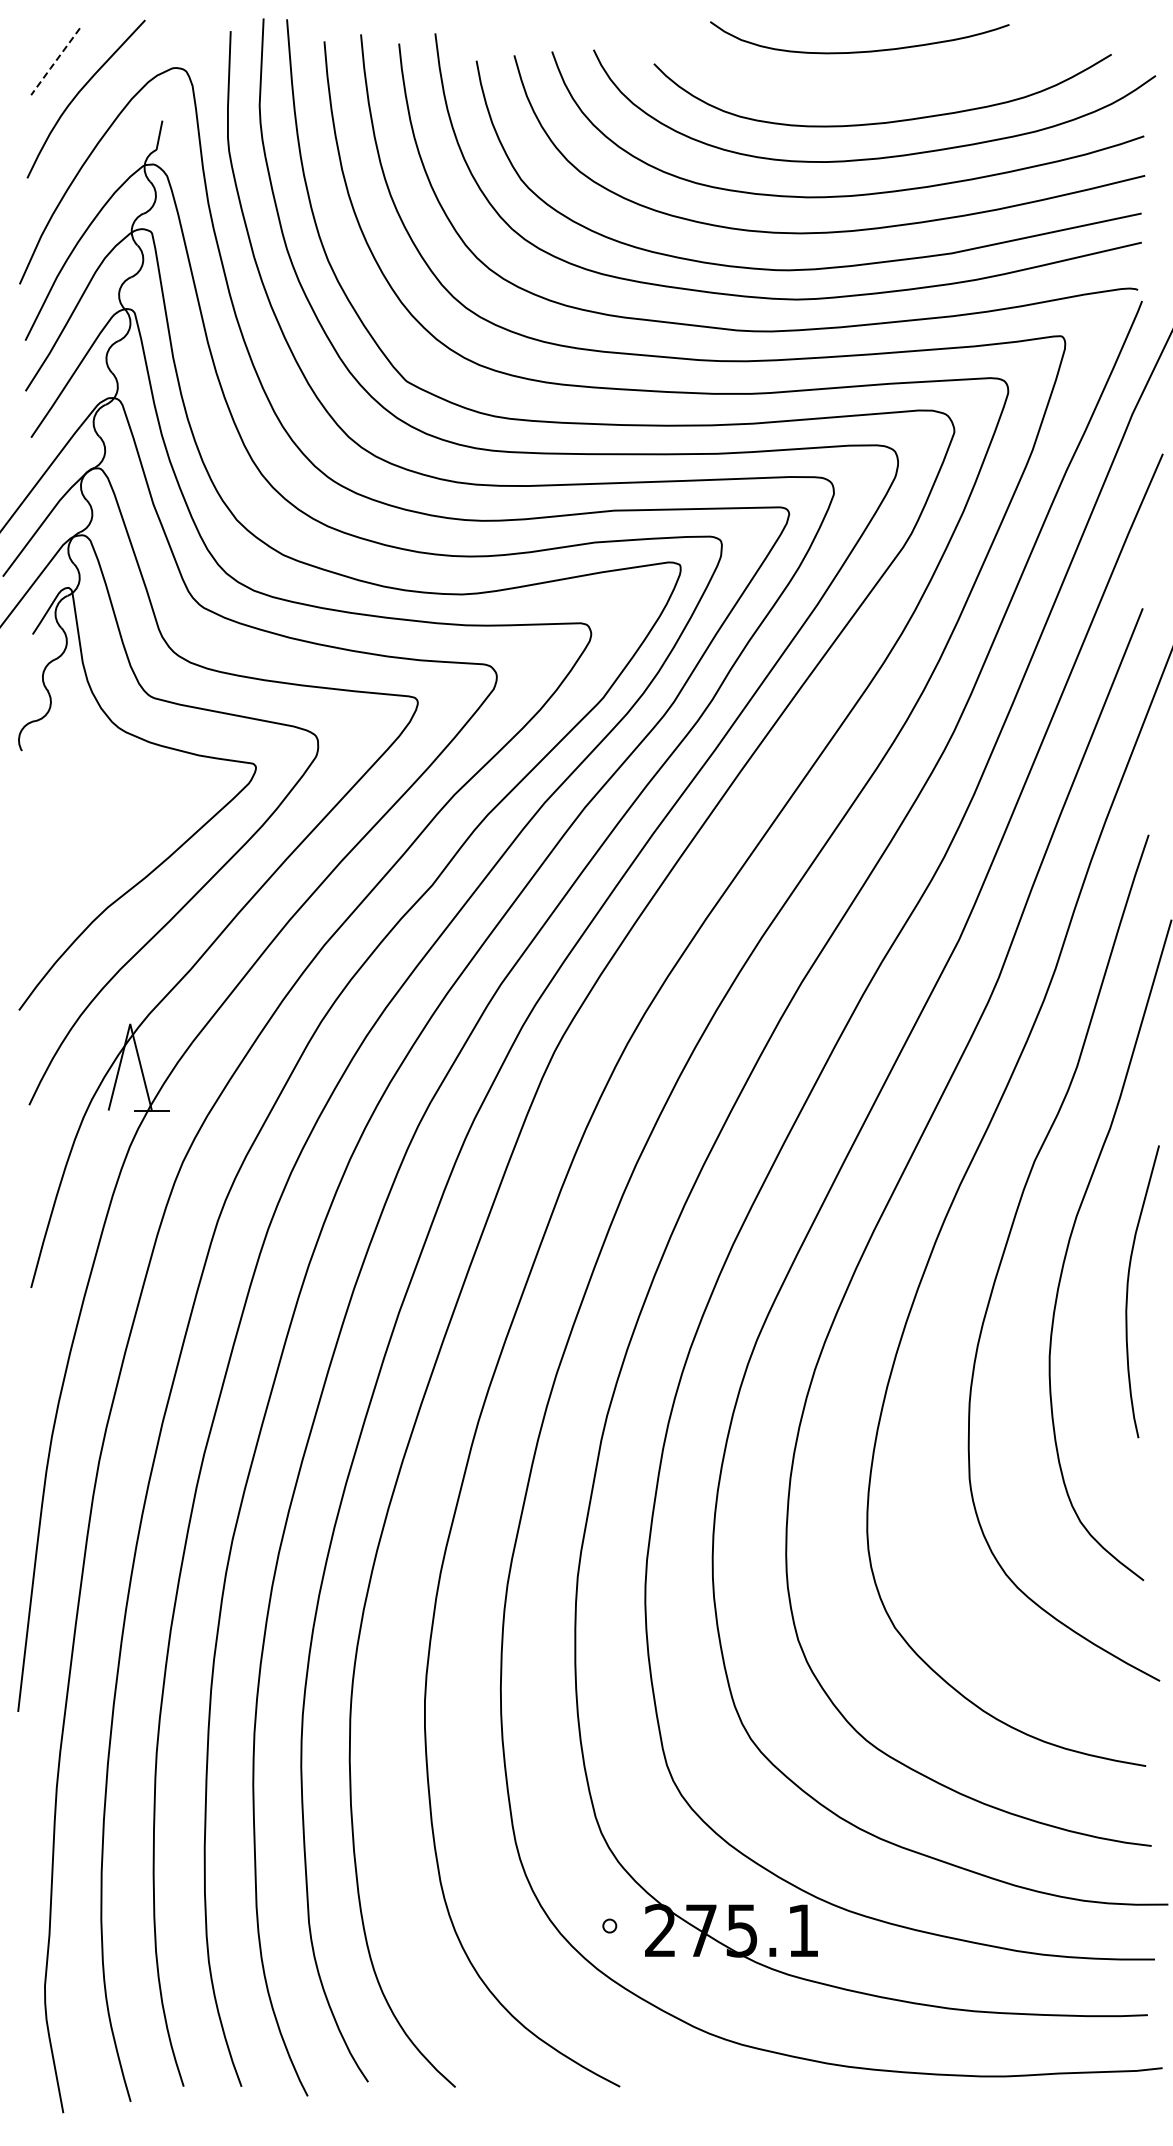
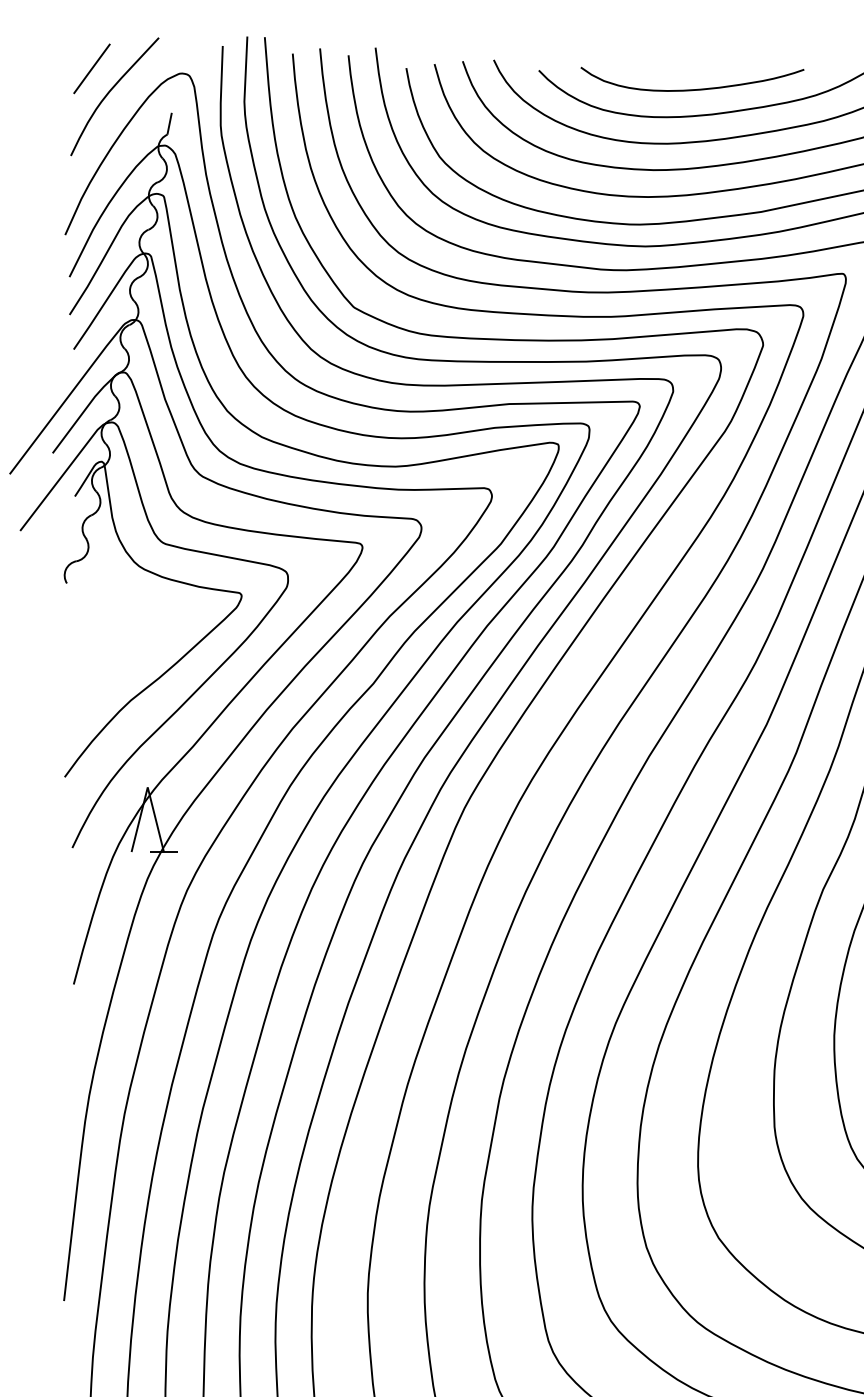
curve: (859, 51) -> (692, 89), moved
line: (55, 62) -> (91, 69), dashed -> solid

